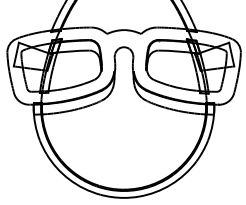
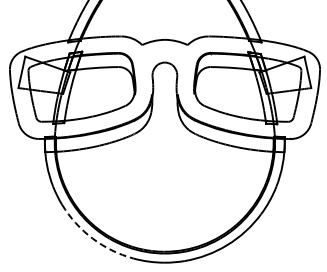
arc: (69, 179) -> (92, 238), solid -> dashed

